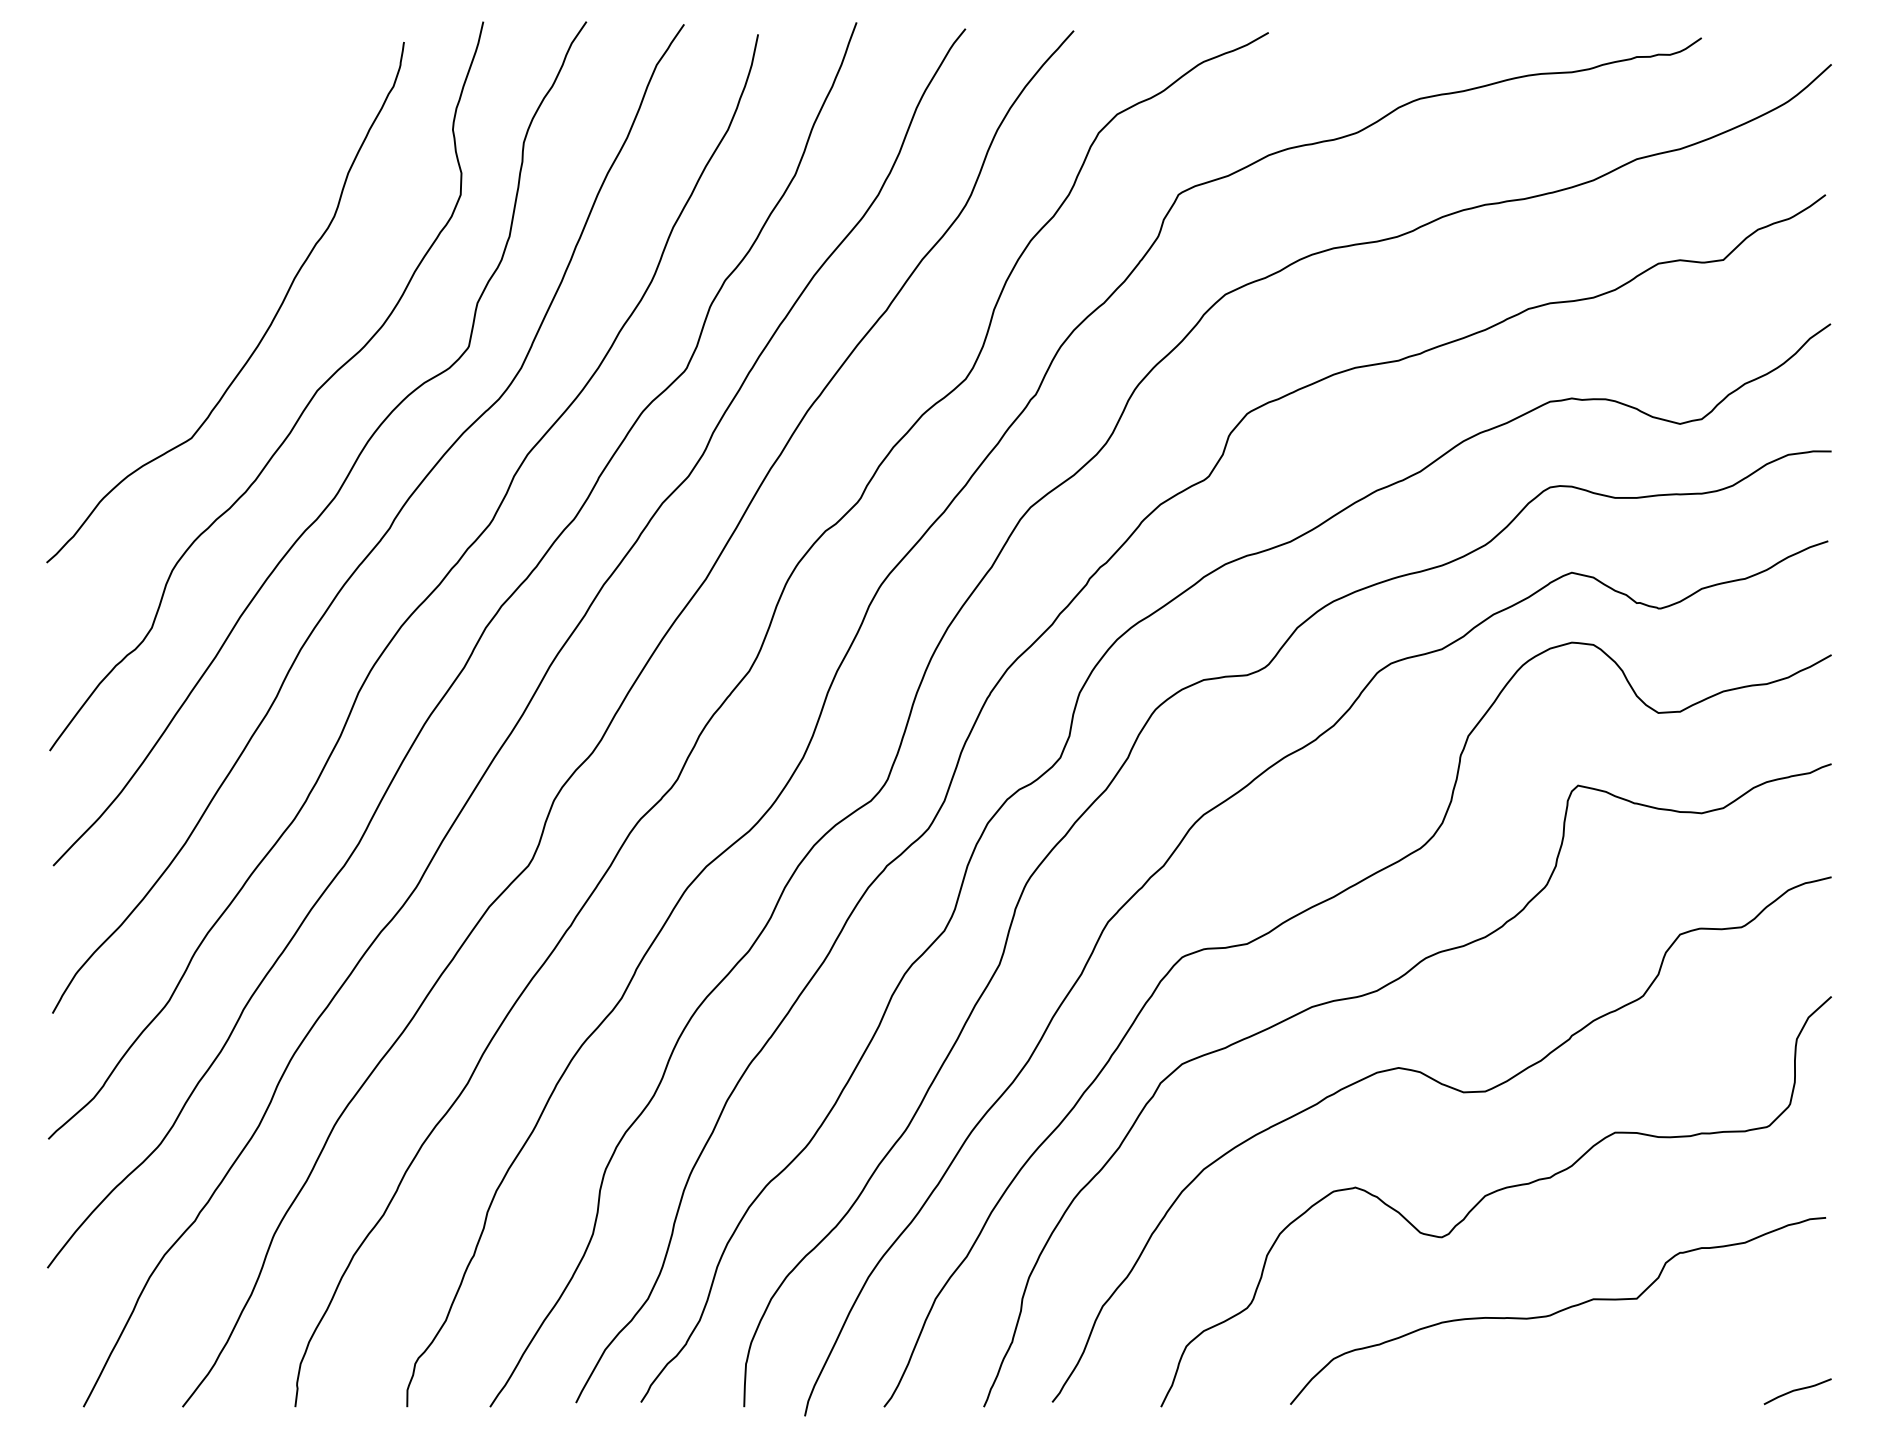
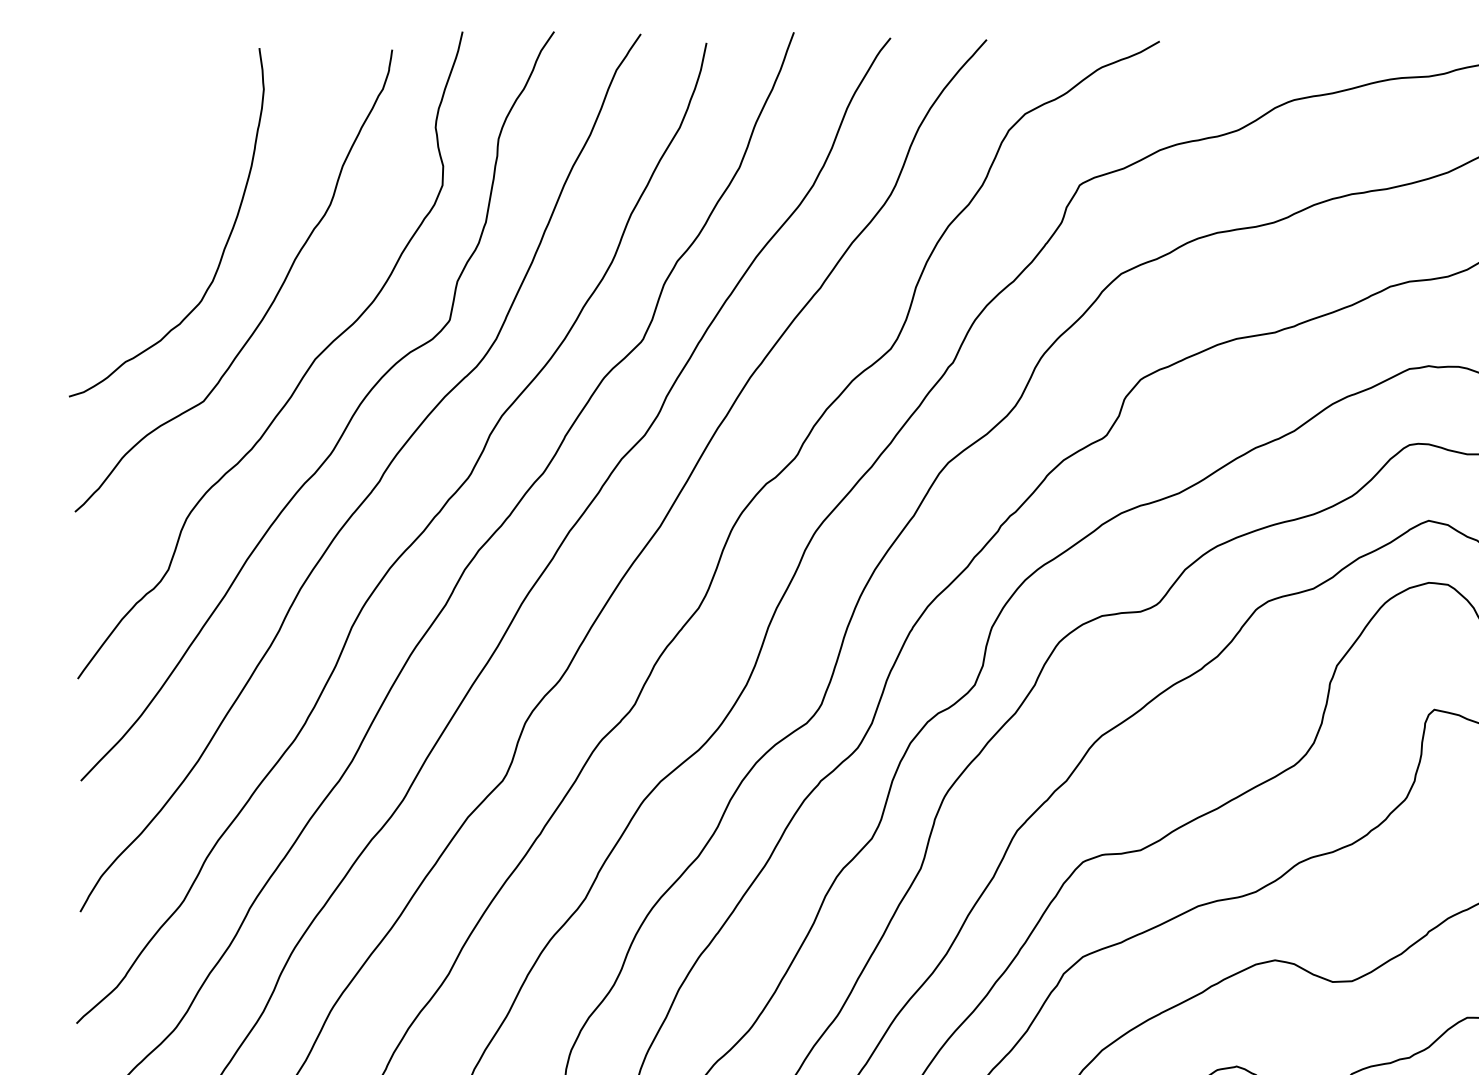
curve: (215, 262) -> (224, 245), added

